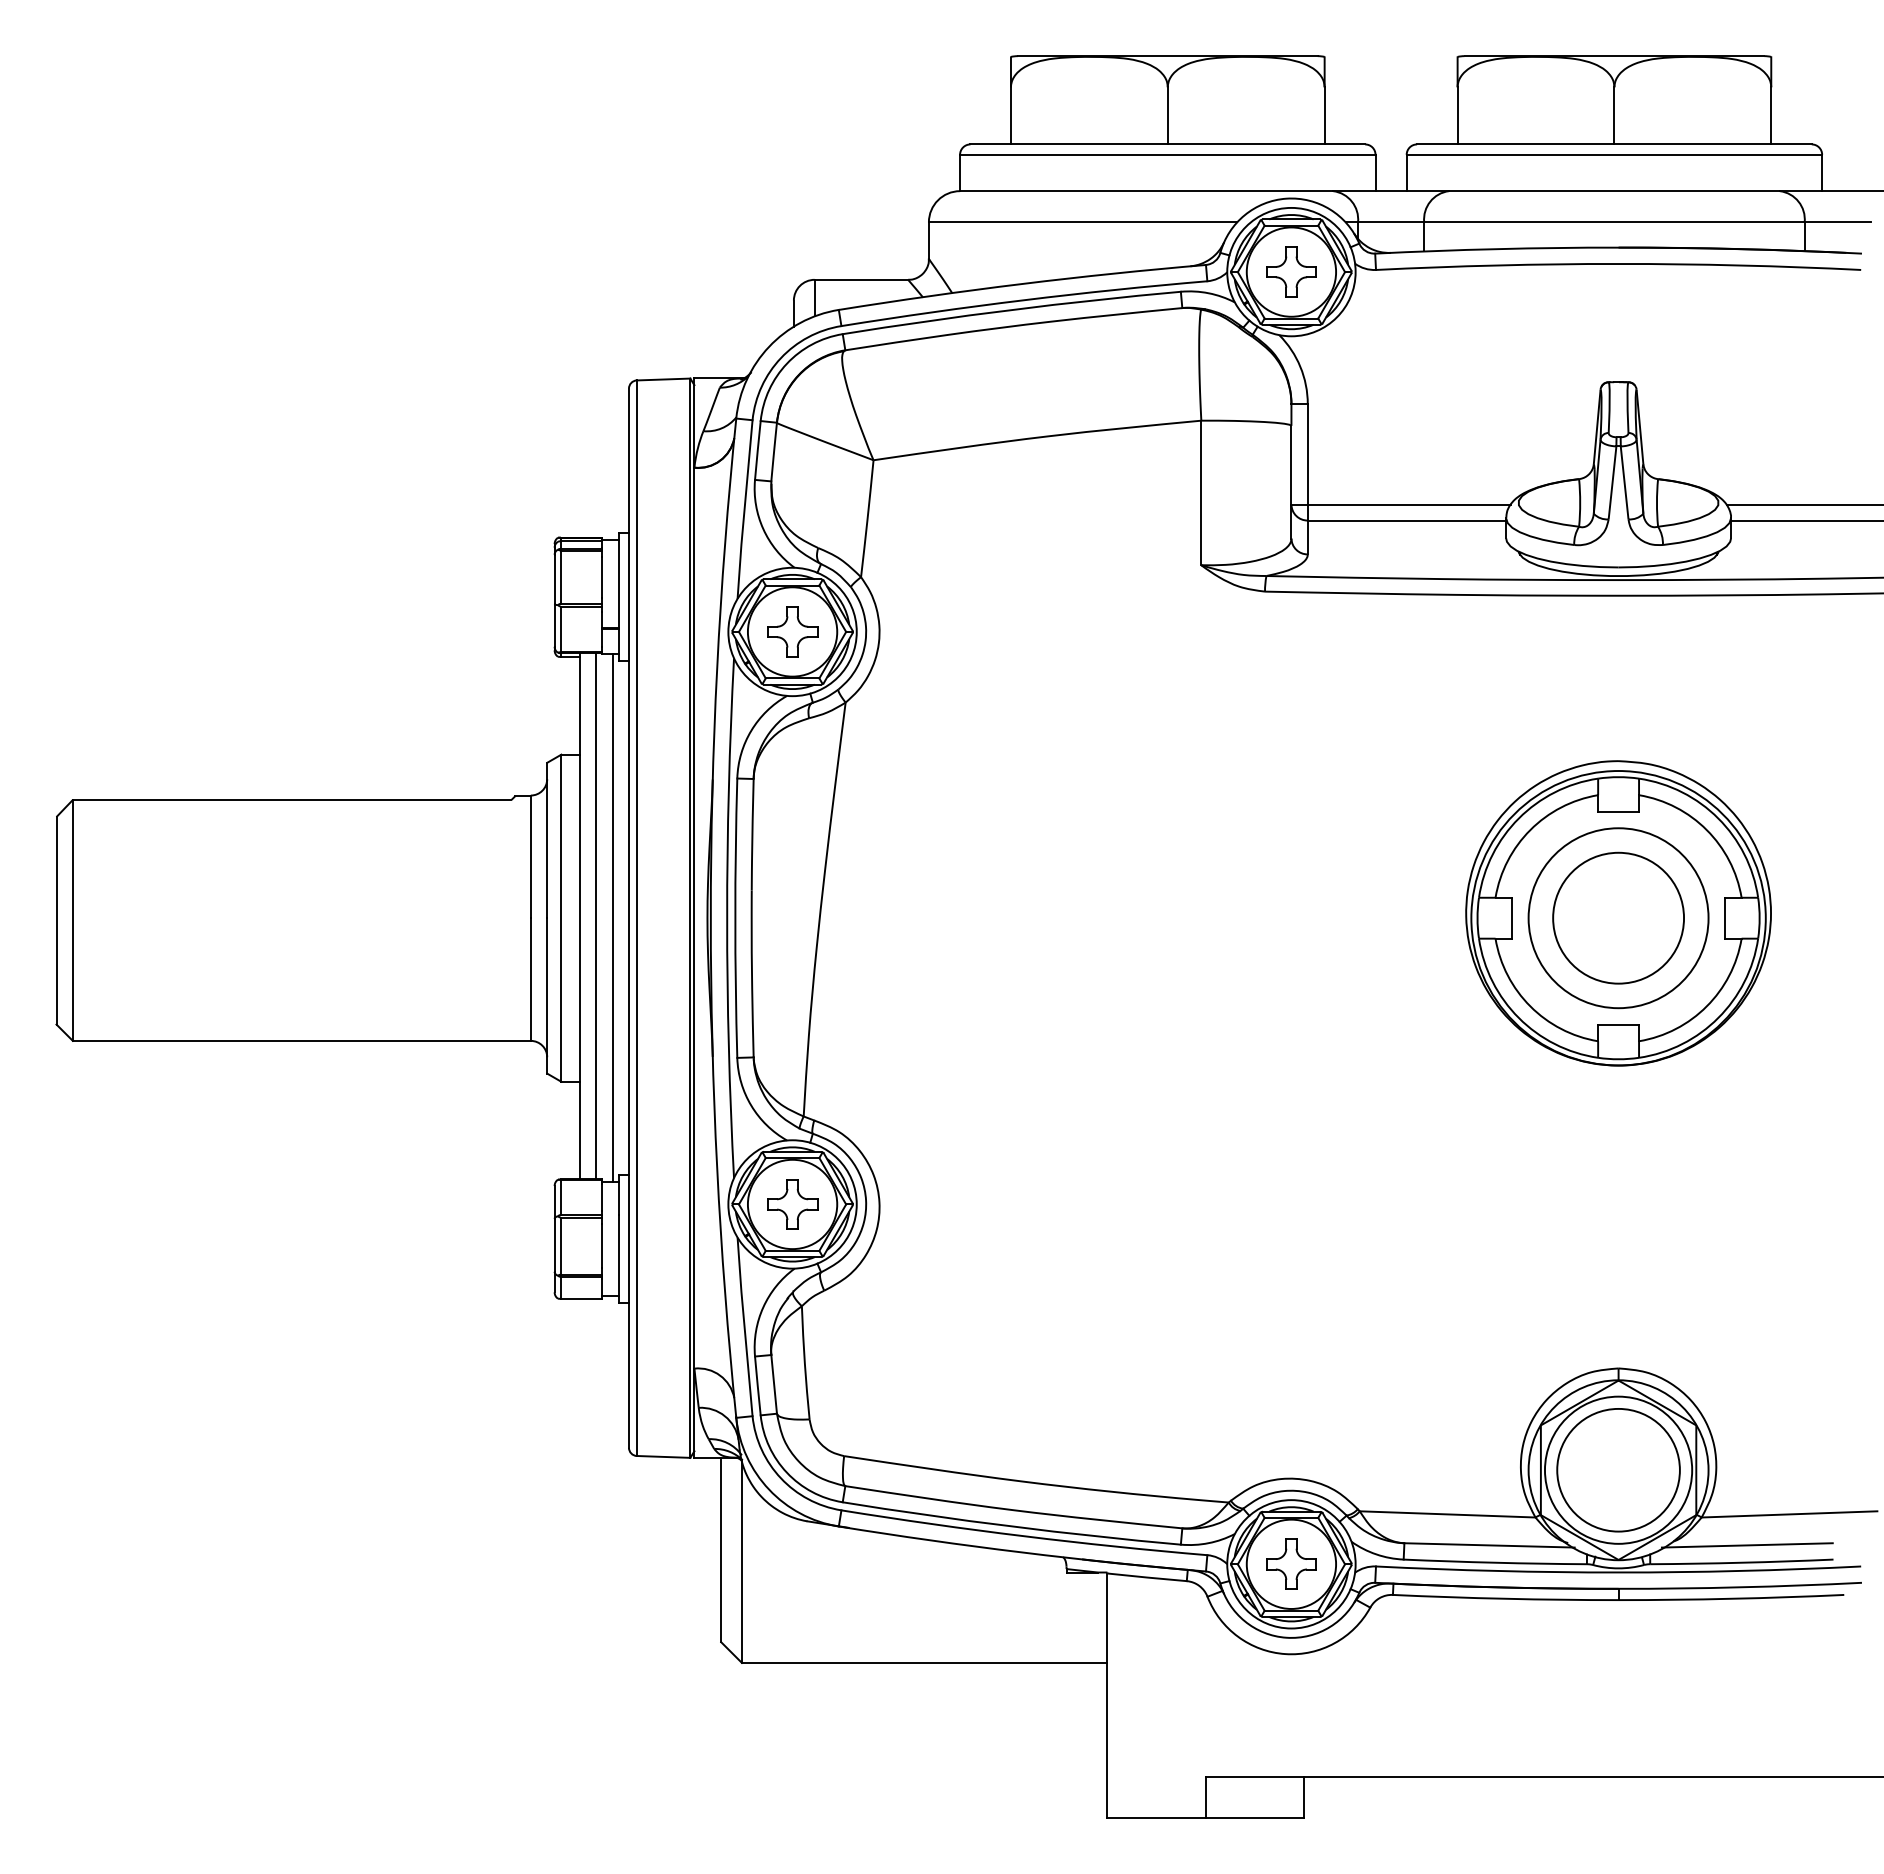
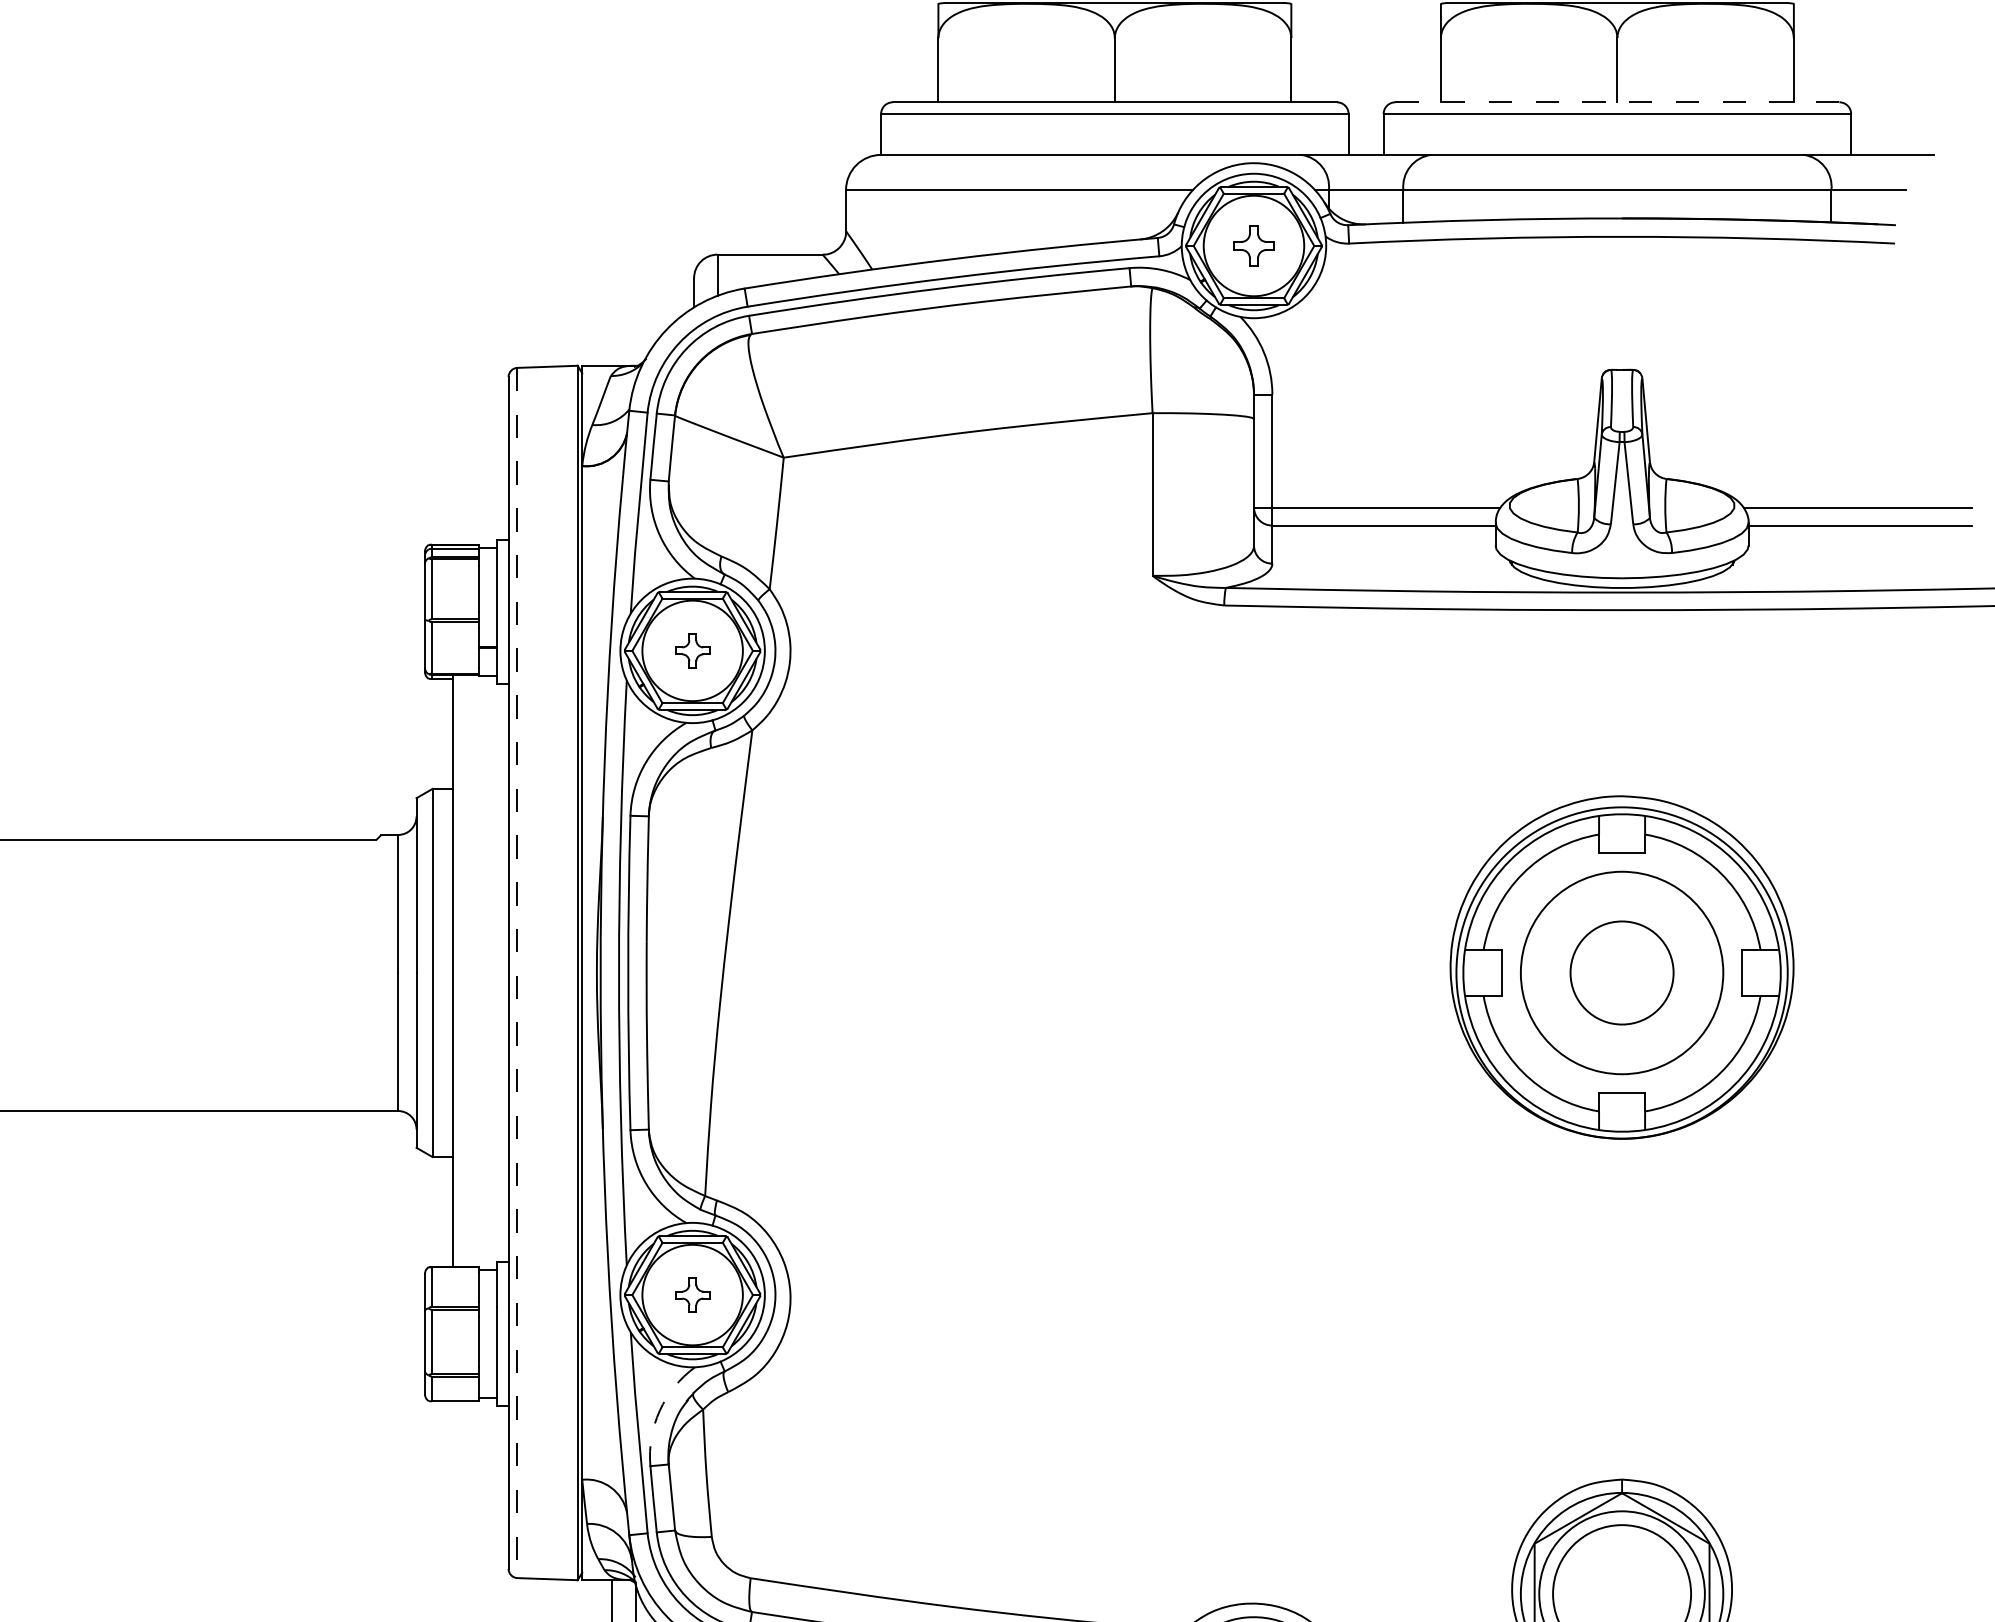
line: (1614, 144) -> (1617, 102), solid -> dashed
part: (1291, 271) -> (1254, 245), size x0.7
part: (792, 631) -> (692, 650), size x0.6
line: (596, 916) -> (472, 971), removed
circle: (1618, 917) -> (1621, 972), size x0.7
line: (612, 918) -> (490, 973), removed
line: (636, 918) -> (517, 973), solid -> dashed
part: (792, 1204) -> (692, 1295), size x0.6
arc: (763, 1307) -> (659, 1411), solid -> dashed

